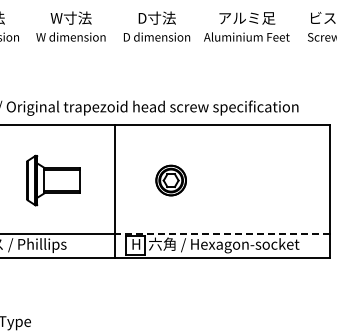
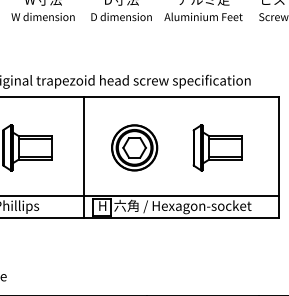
part: (170, 180) -> (133, 147), size x1.67
part: (262, 180) -> (217, 147), added
line: (222, 233) -> (181, 196), dashed -> solid

